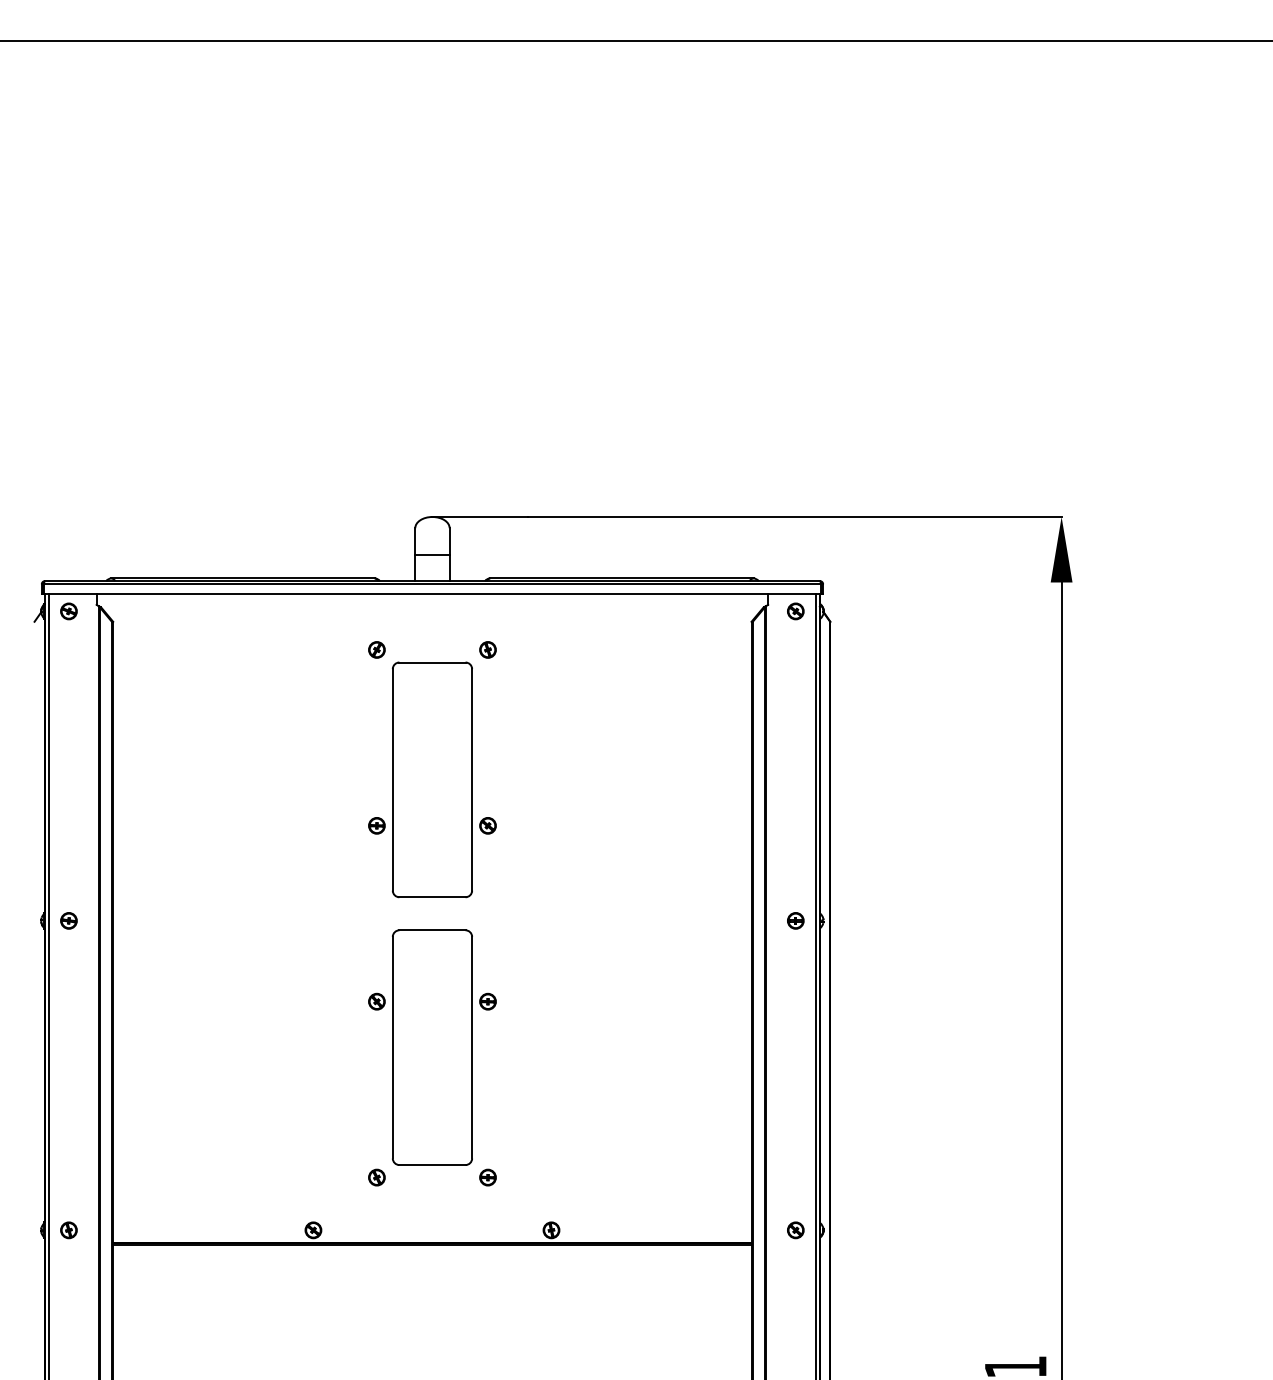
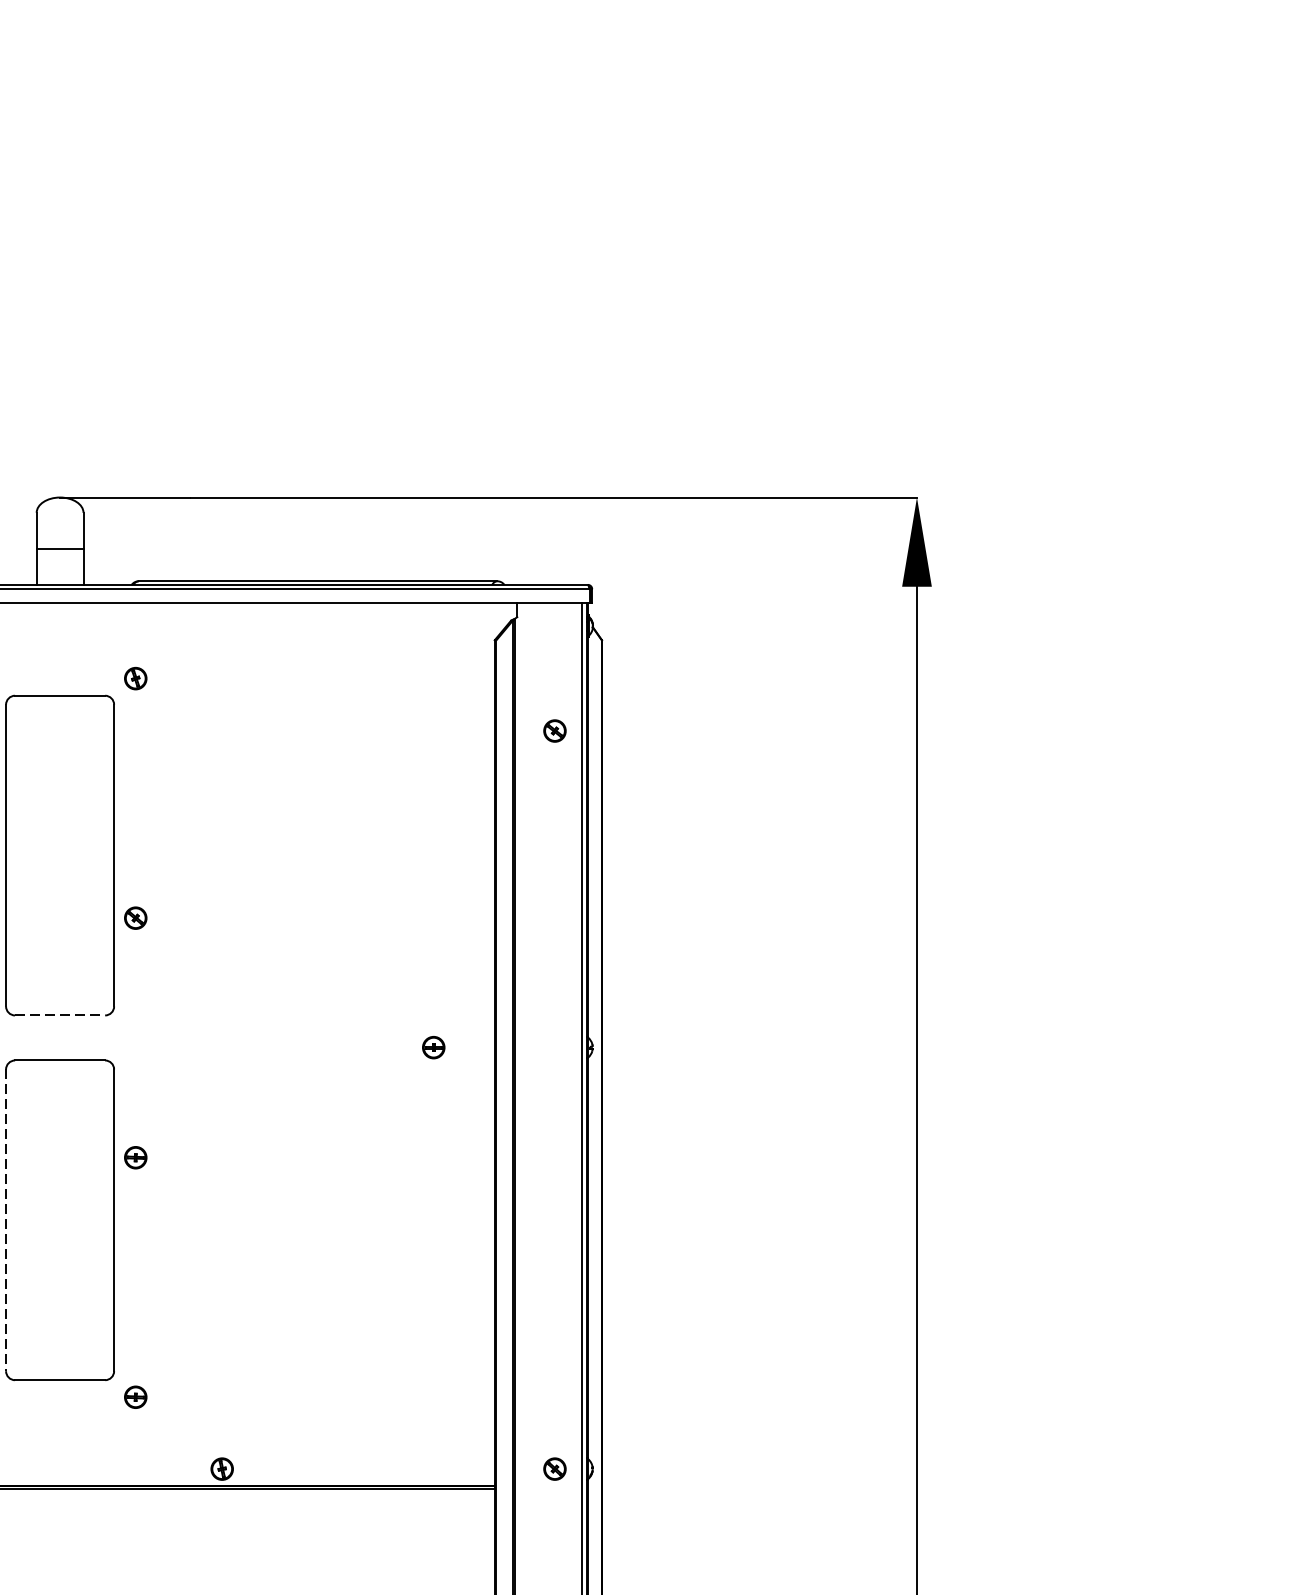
part: (795, 611) -> (554, 731), moved
line: (432, 897) -> (60, 1015), solid -> dashed
part: (795, 920) -> (433, 1047), moved
line: (392, 1047) -> (5, 1220), solid -> dashed

